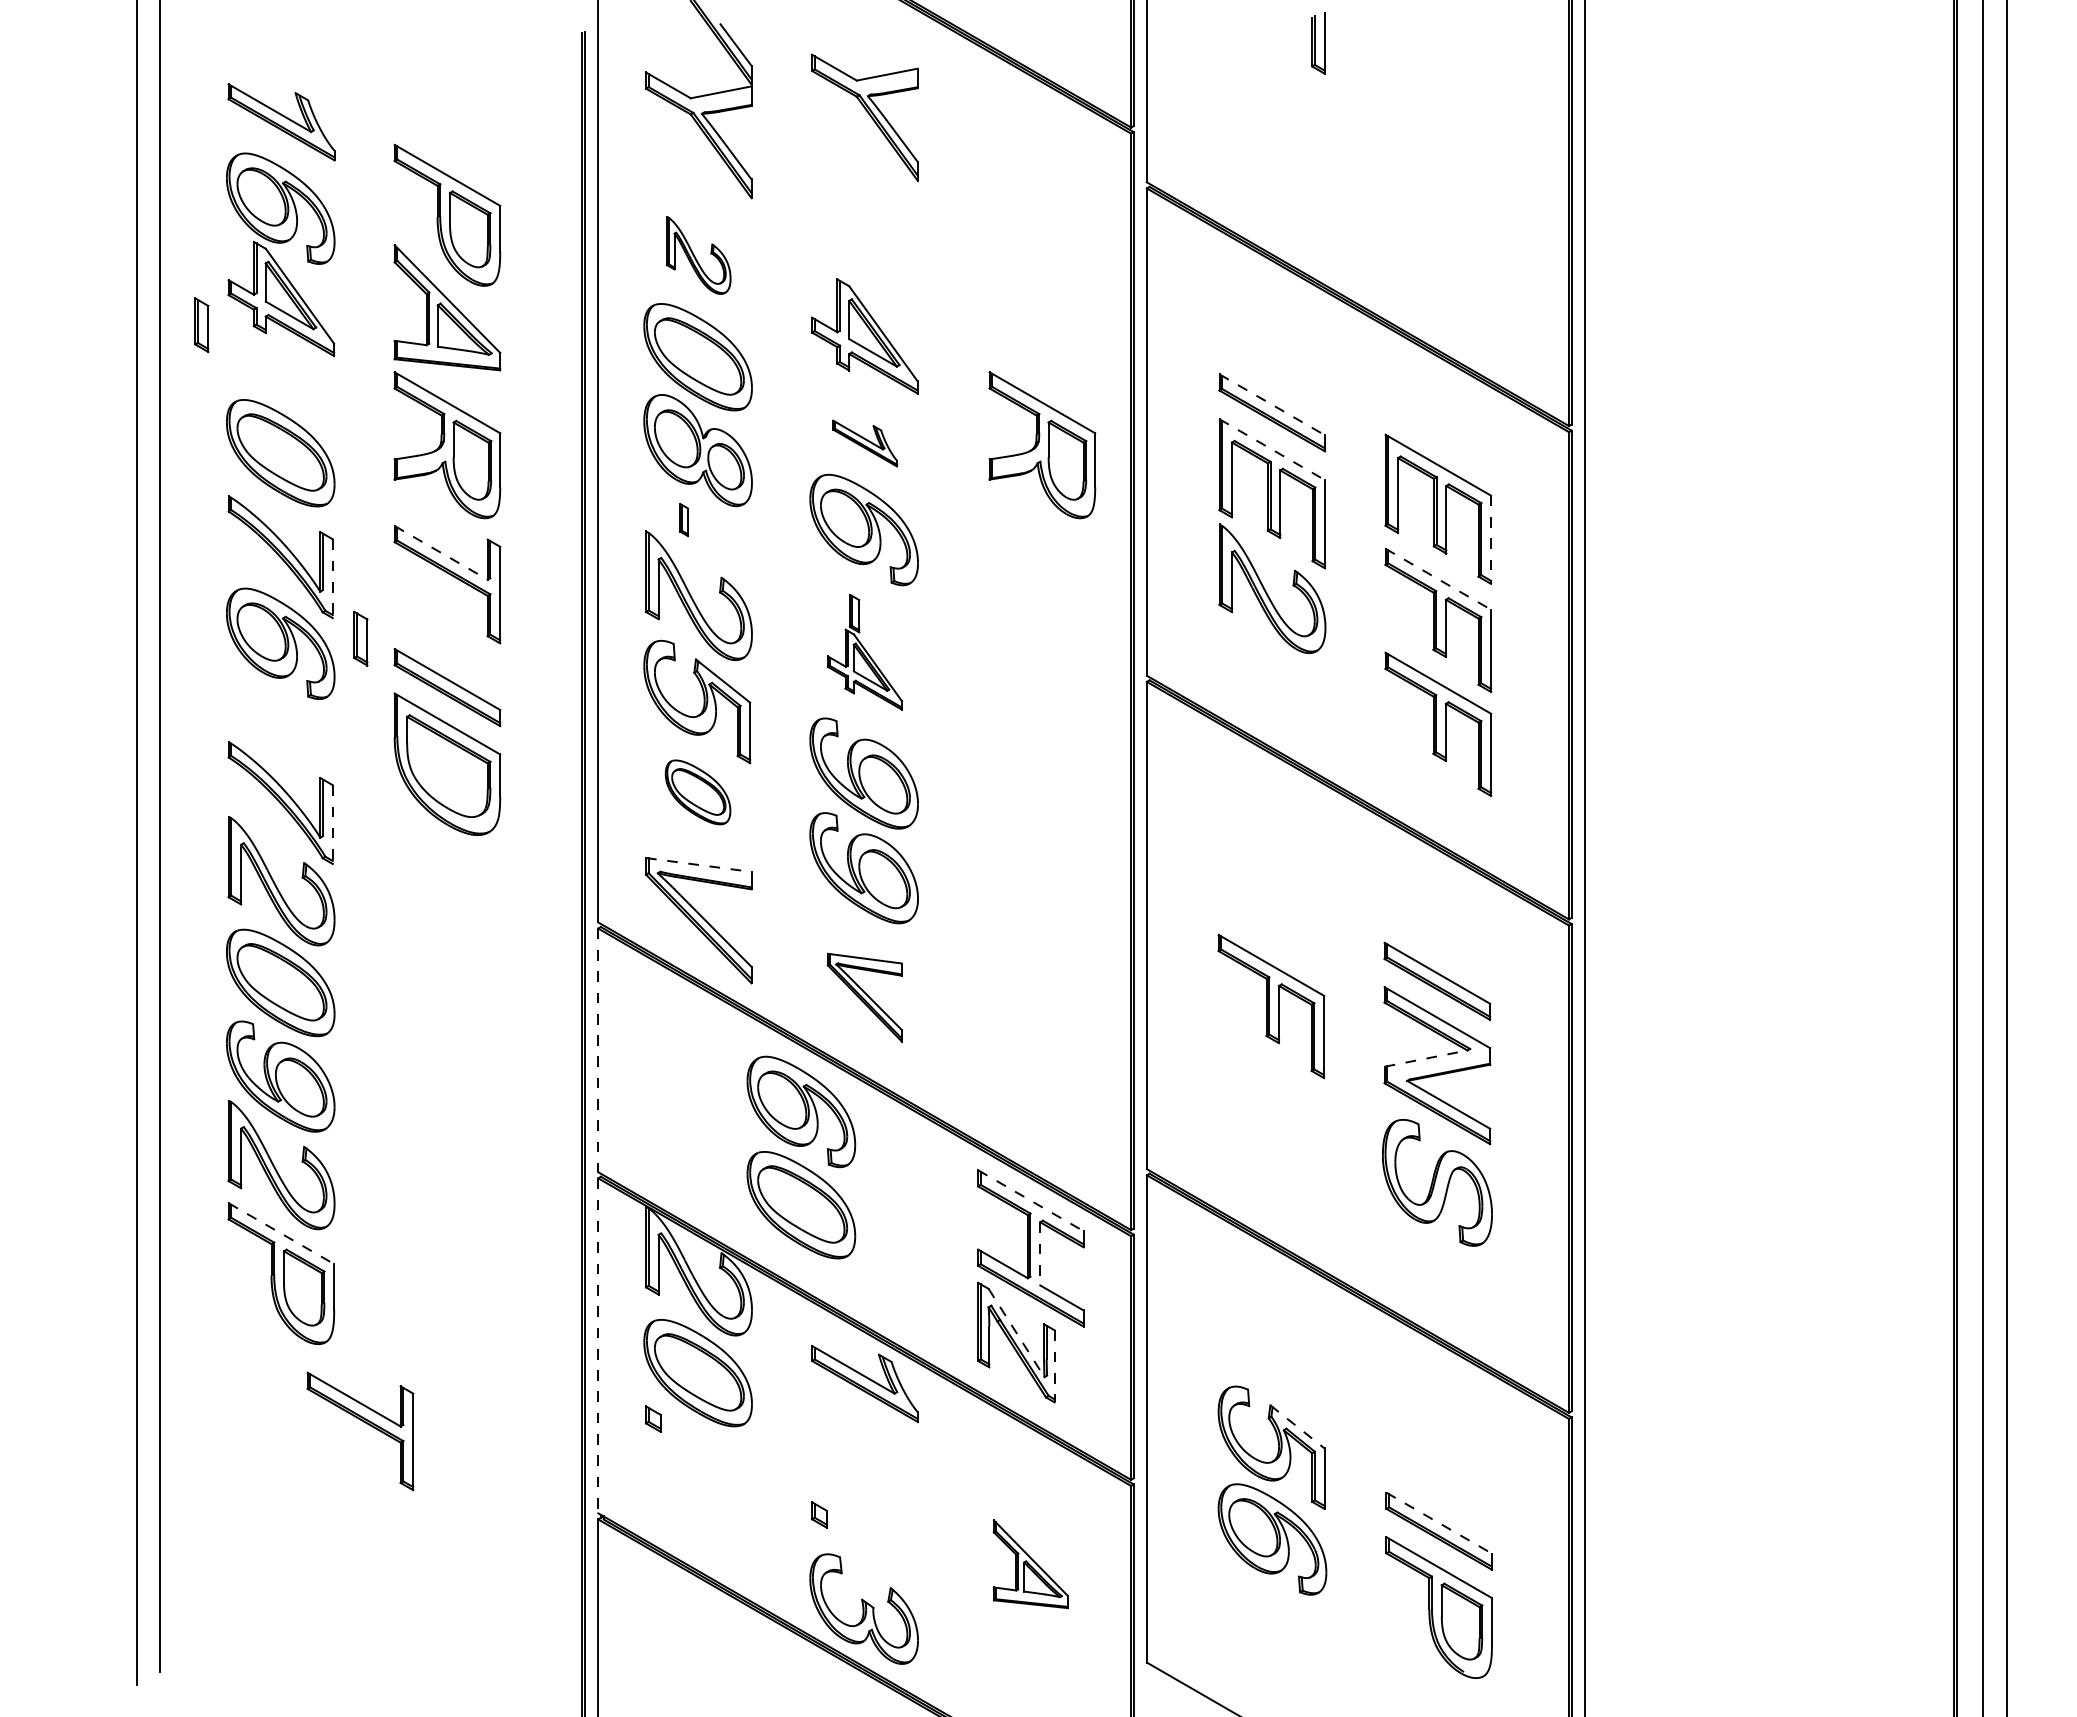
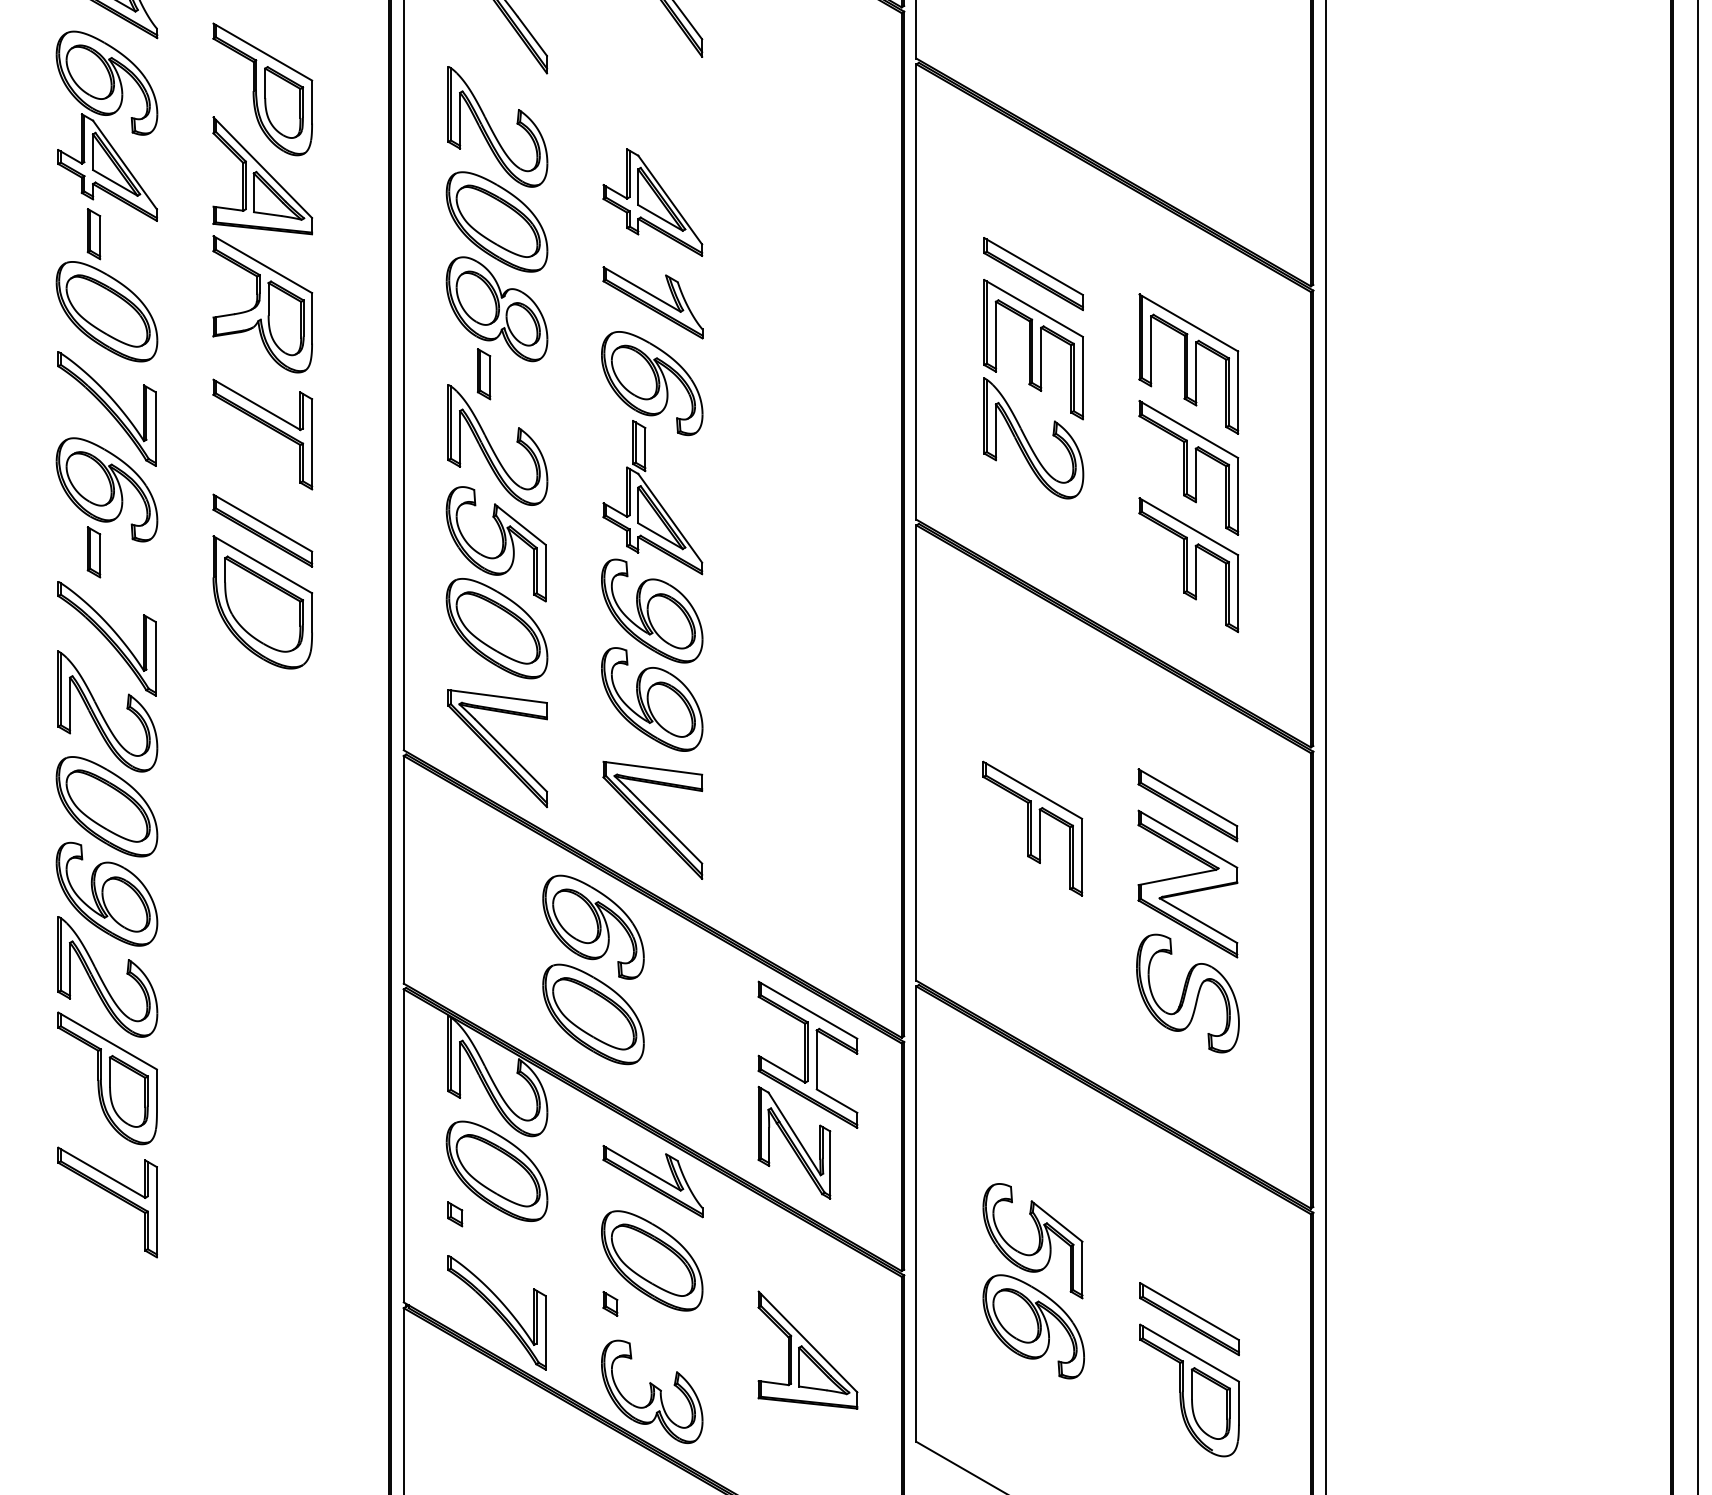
part: (698, 255) -> (497, 126), size x1.67
part: (201, 325) -> (93, 234), moved
line: (1272, 404) -> (1033, 266), dashed -> solid
part: (865, 443) -> (653, 302), size x1.67
part: (1042, 445) -> (818, 304), removed
line: (1272, 449) -> (1033, 308), dashed -> solid
part: (683, 519) -> (483, 373), size x1.67
line: (1491, 540) -> (1238, 393), dashed -> solid
line: (441, 552) -> (257, 404), dashed -> solid
line: (332, 579) -> (155, 429), dashed -> solid
line: (1438, 579) -> (1188, 429), dashed -> solid
part: (360, 638) -> (93, 552), moved
part: (864, 652) -> (652, 497), size x1.43
part: (697, 792) -> (496, 628), size x1.67
line: (332, 825) -> (155, 659), dashed -> solid
line: (699, 865) -> (498, 696), dashed -> solid
part: (864, 997) -> (652, 820), size x1.43
line: (598, 1050) -> (403, 869), dashed -> solid
line: (1426, 1058) -> (1177, 877), dashed -> solid
line: (1030, 1200) -> (807, 1010), dashed -> solid
line: (281, 1233) -> (107, 1040), dashed -> solid
line: (1040, 1253) -> (817, 1059), dashed -> solid
line: (1016, 1333) -> (794, 1134), dashed -> solid
line: (598, 1345) -> (403, 1145), dashed -> solid
line: (1054, 1366) -> (830, 1165), dashed -> solid
part: (365, 1423) -> (112, 1195), moved
line: (1297, 1426) -> (1057, 1221), dashed -> solid
part: (863, 1468) -> (651, 1260), added
line: (1439, 1523) -> (1189, 1311), dashed -> solid
part: (698, 1524) -> (497, 1312), added
part: (1030, 1563) -> (807, 1349), size x1.43

